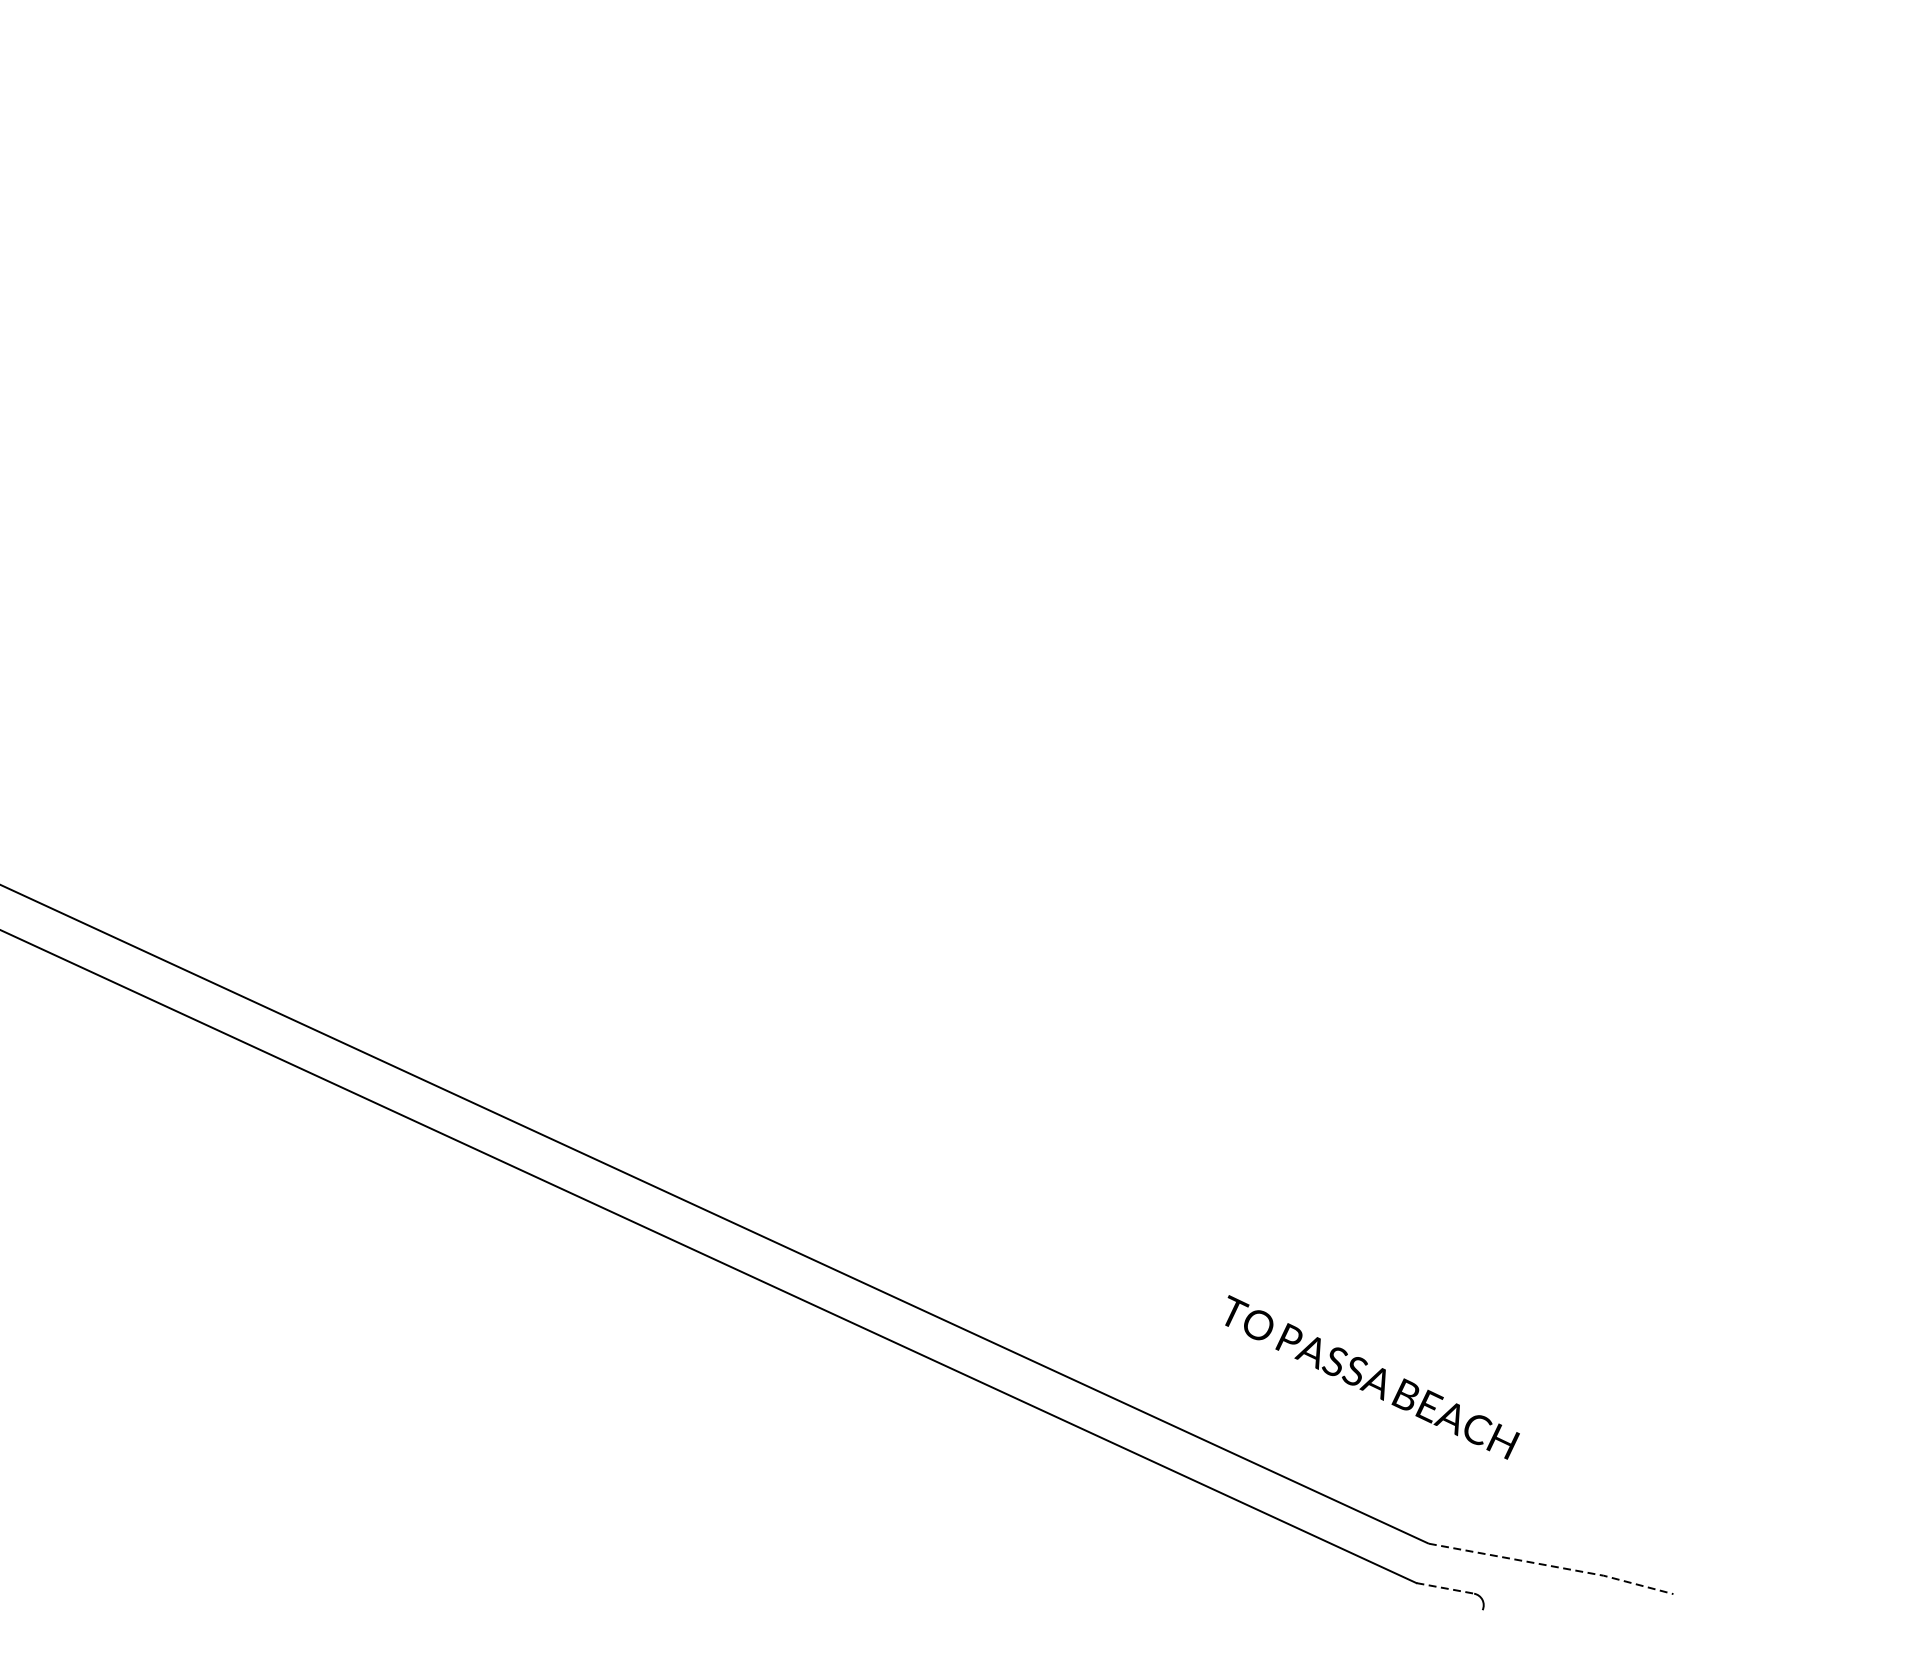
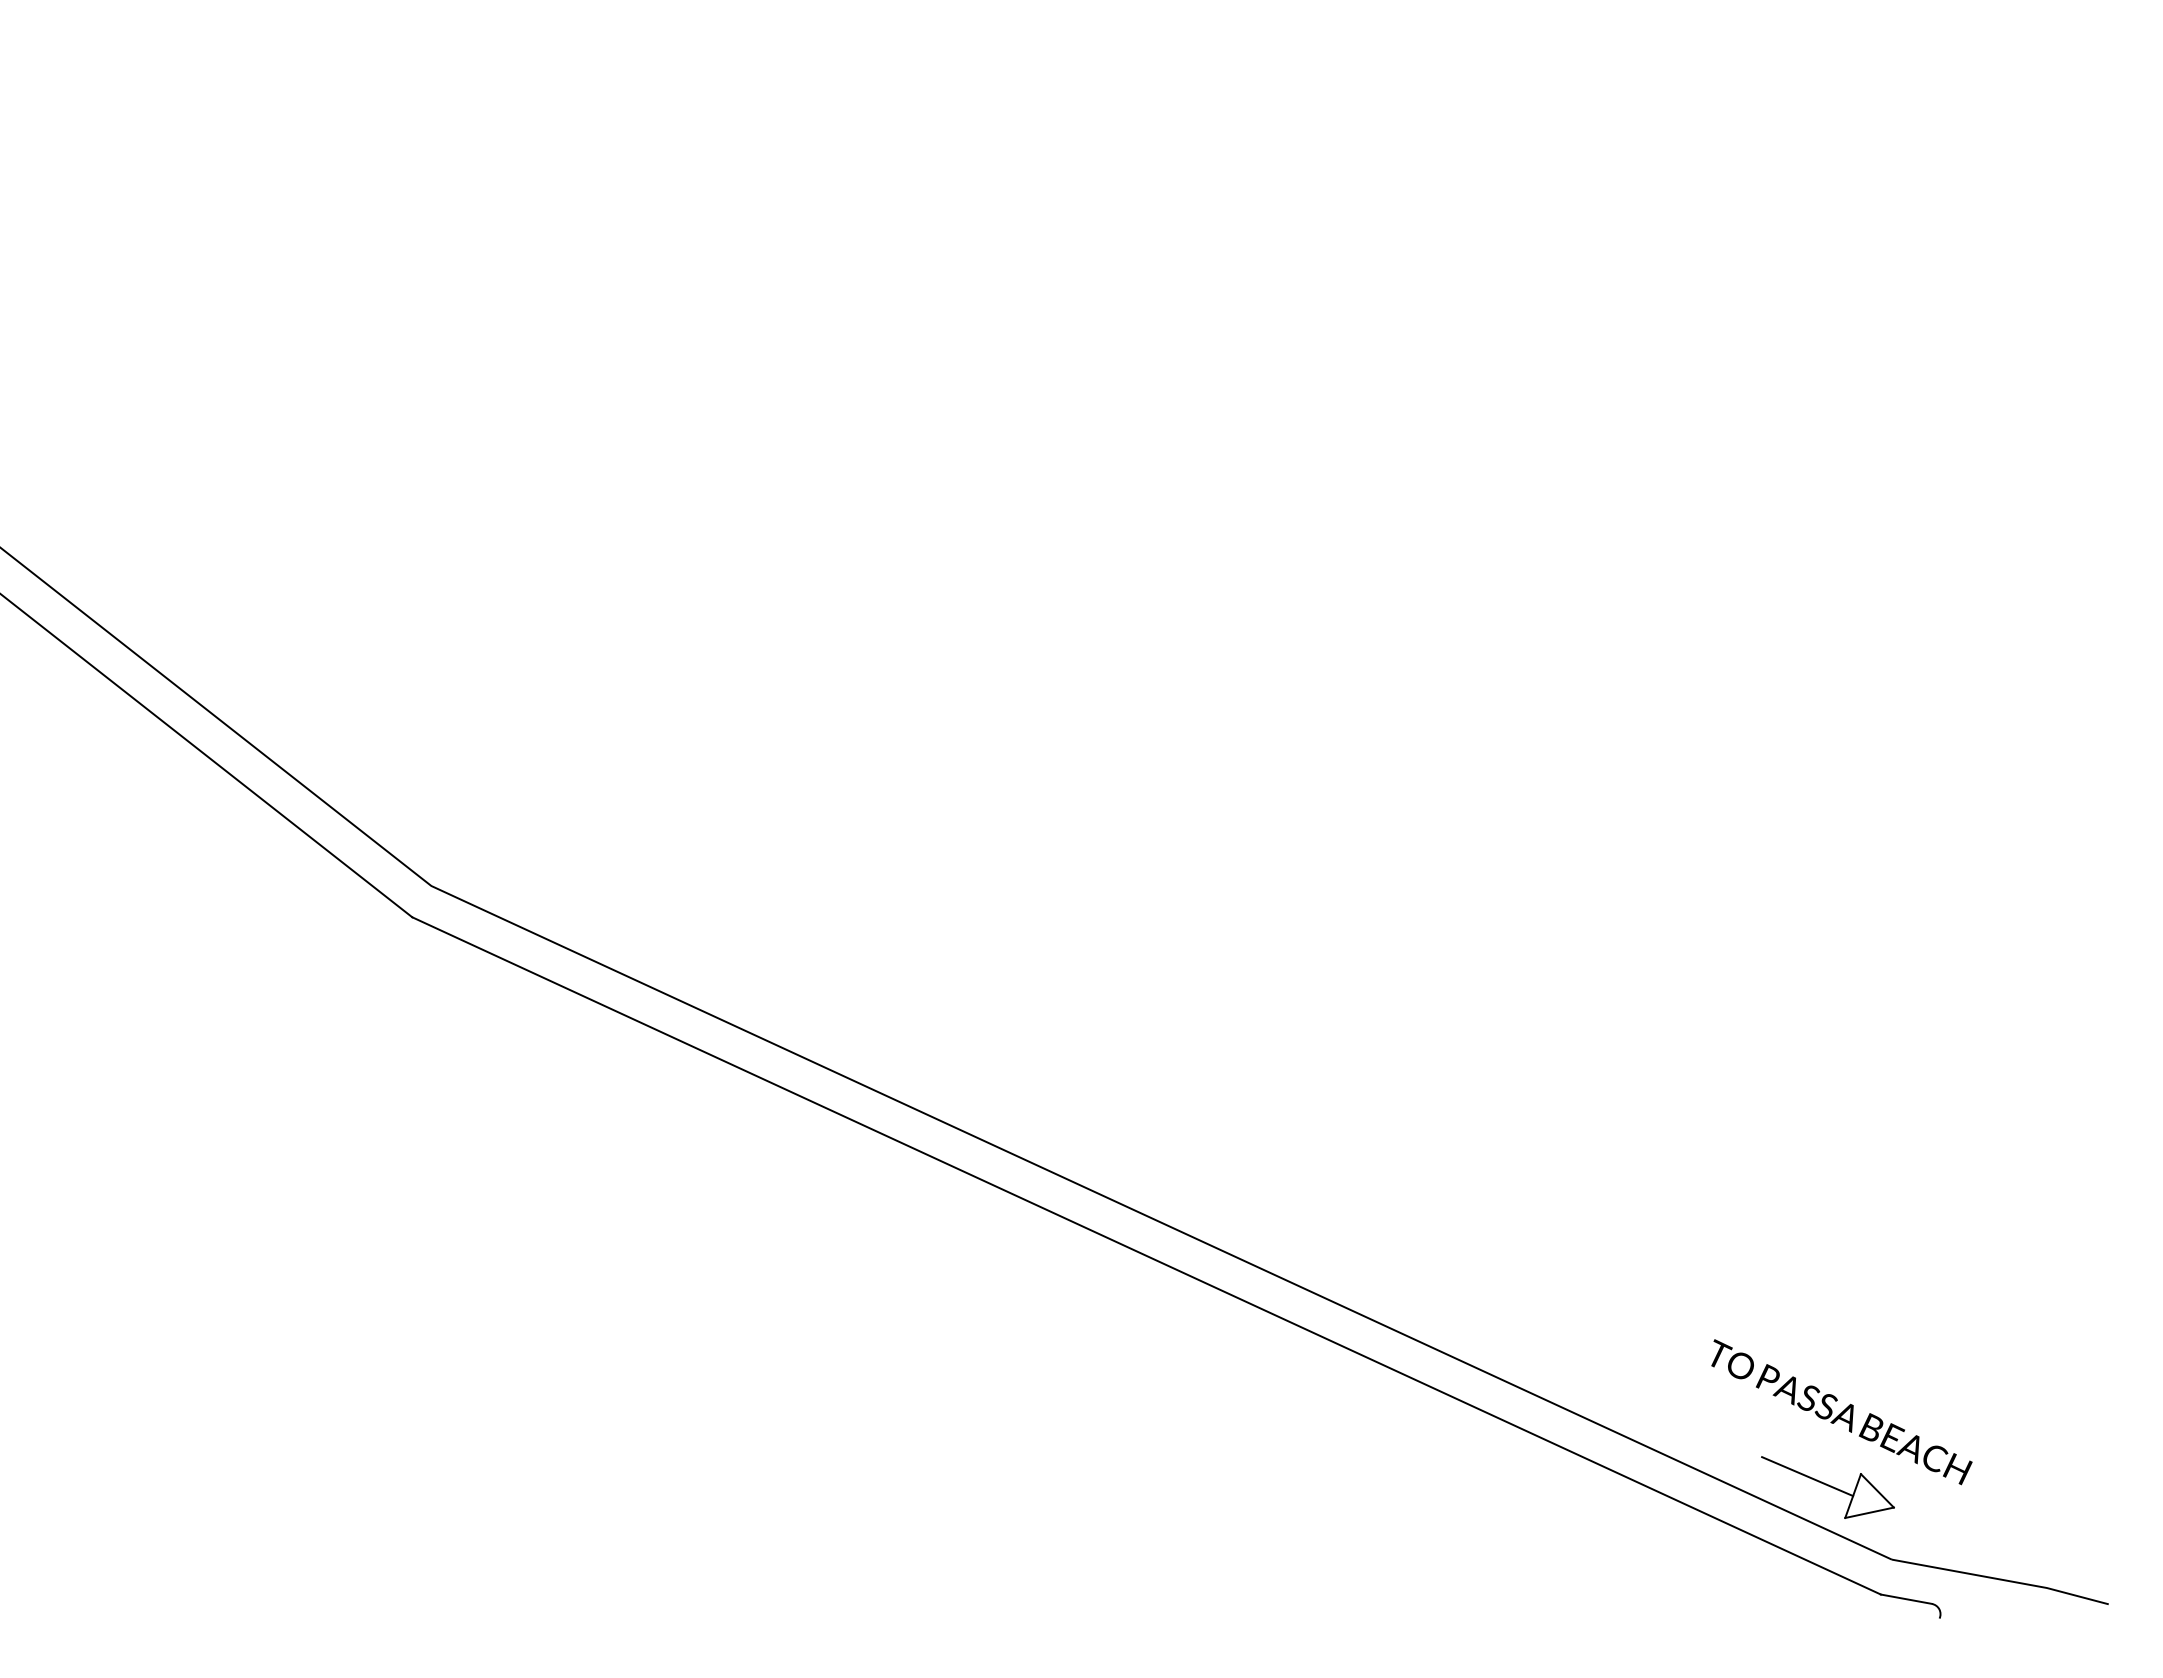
part: (1356, 1462) -> (1827, 1487), added
line: (1552, 1566) -> (2001, 1579), dashed -> solid
line: (1445, 1588) -> (1906, 1599), dashed -> solid

